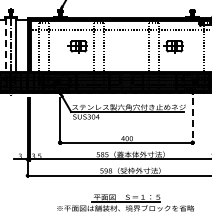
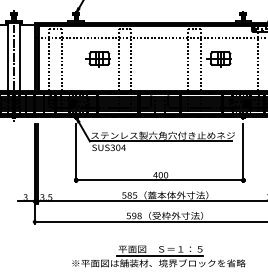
line: (6, 44) -> (8, 56), dashed -> solid
line: (192, 121) -> (243, 153), dashed -> solid

